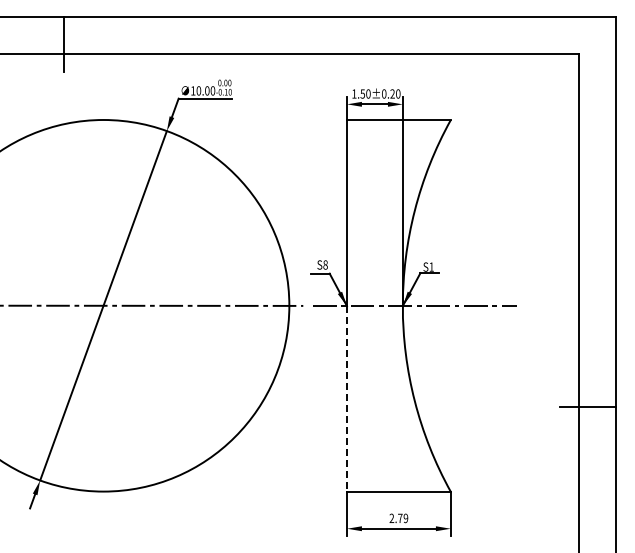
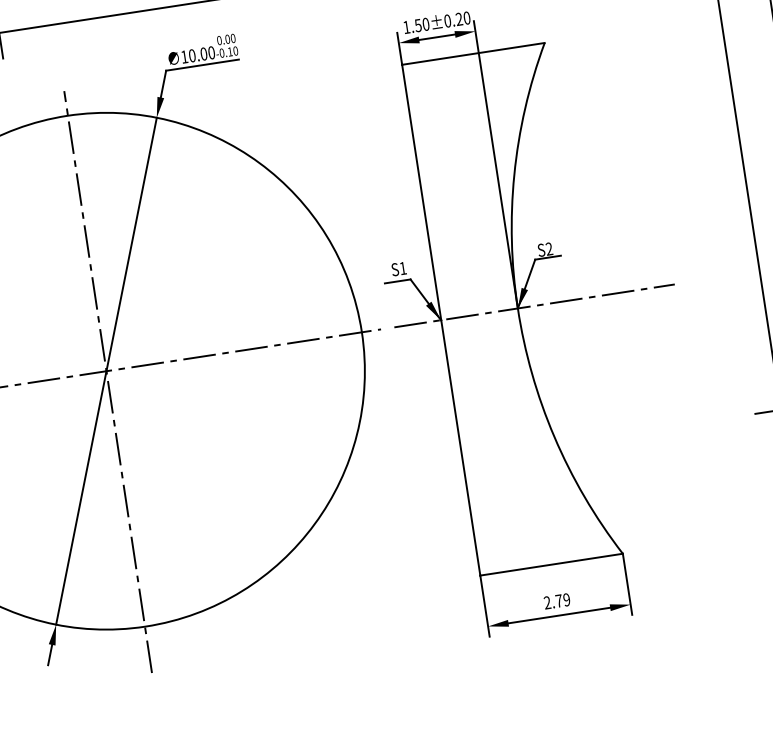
text: (325, 264) -> (402, 267), S8 -> S1
text: (431, 266) -> (548, 248), S1 -> S2
line: (103, 313) -> (108, 381), added
line: (347, 398) -> (461, 447), dashed -> solid

